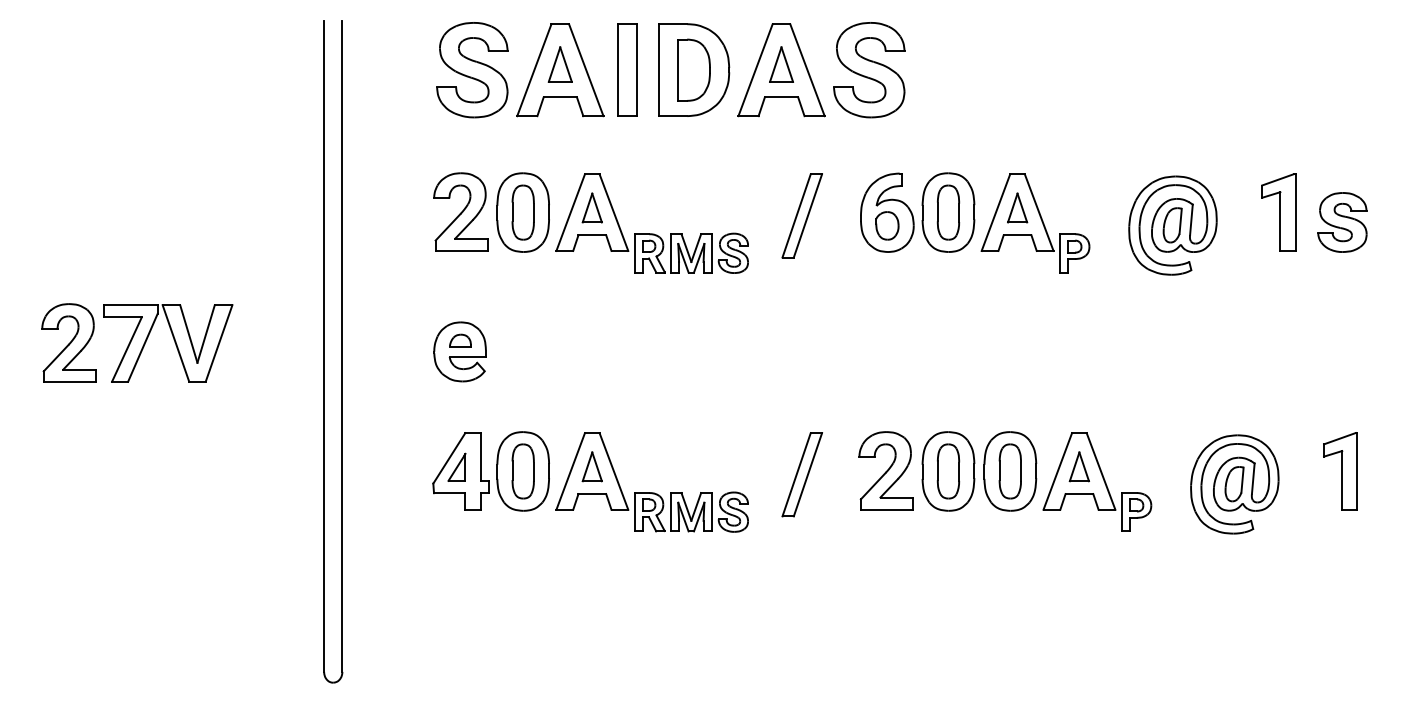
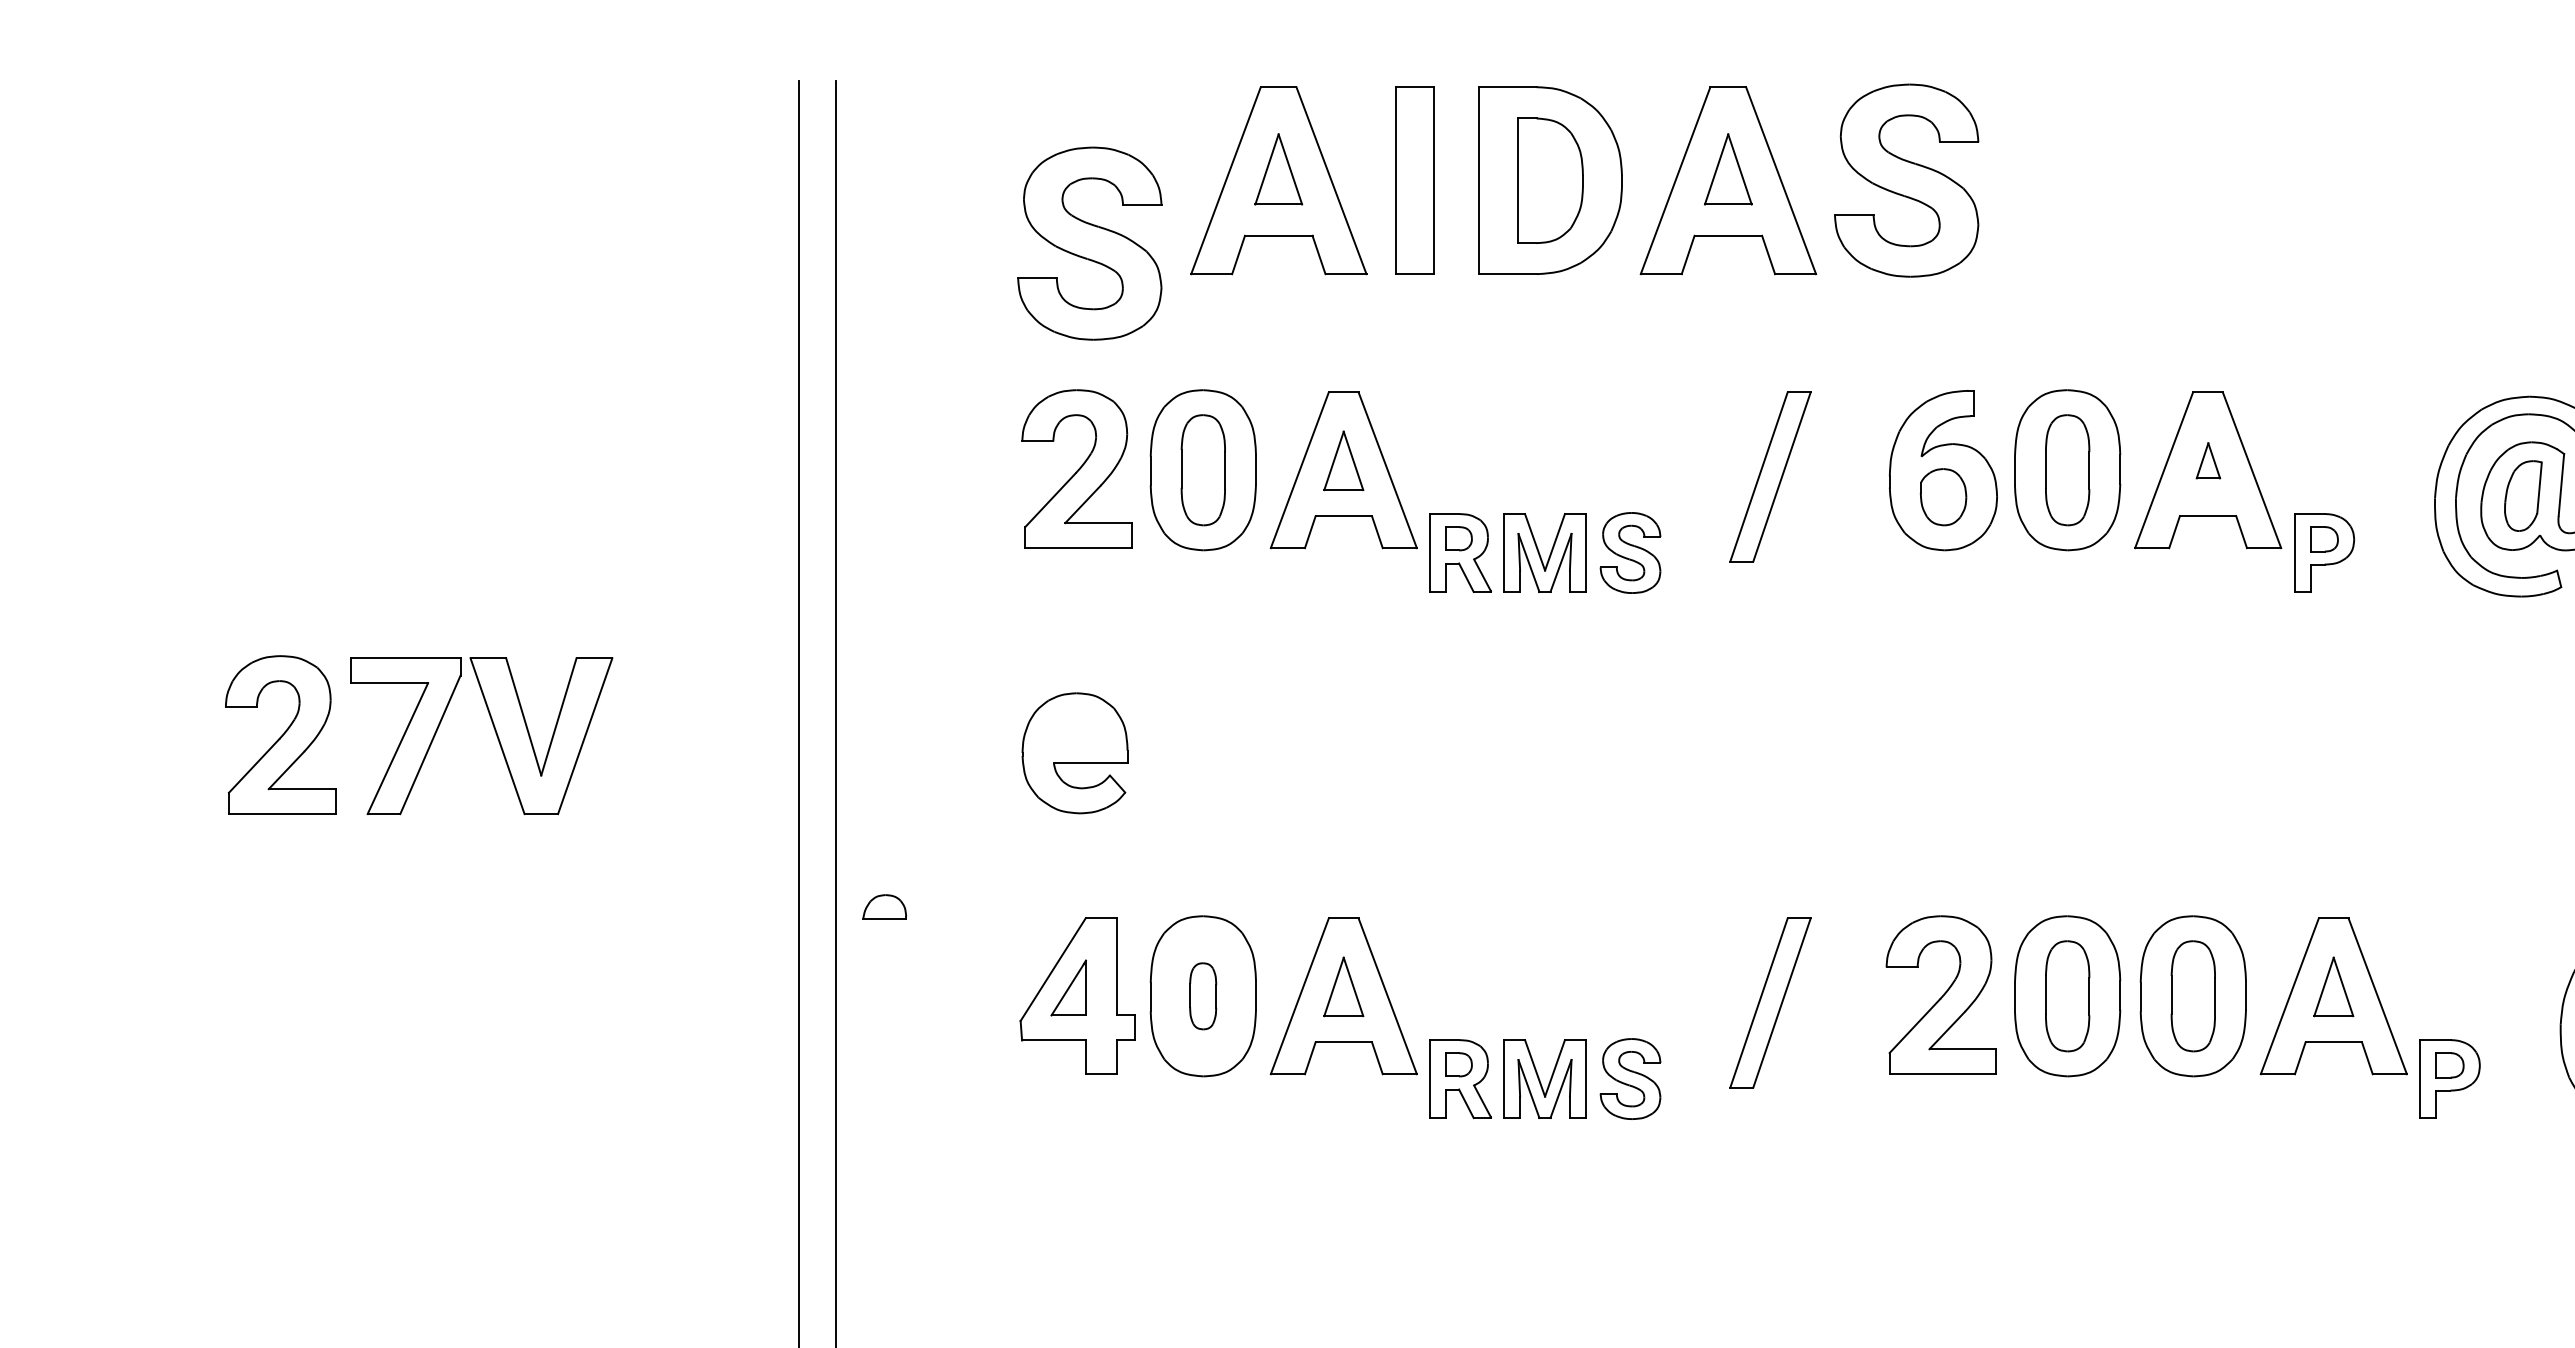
part: (472, 70) -> (1090, 244), moved
part: (1017, 207) -> (2207, 459), size x0.6
part: (460, 340) -> (884, 906), moved
part: (522, 471) -> (1201, 996), size x0.6

